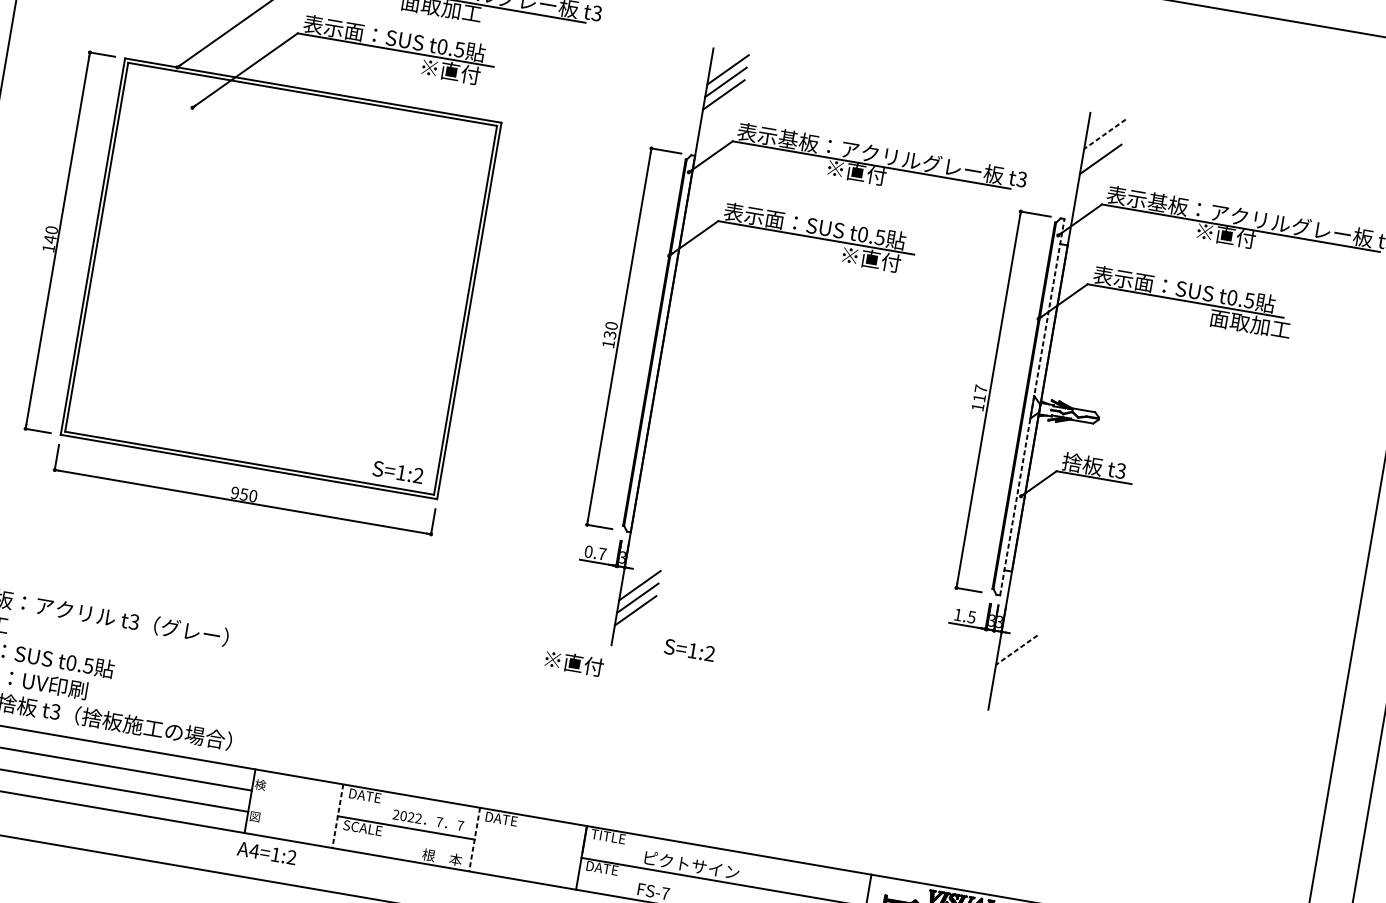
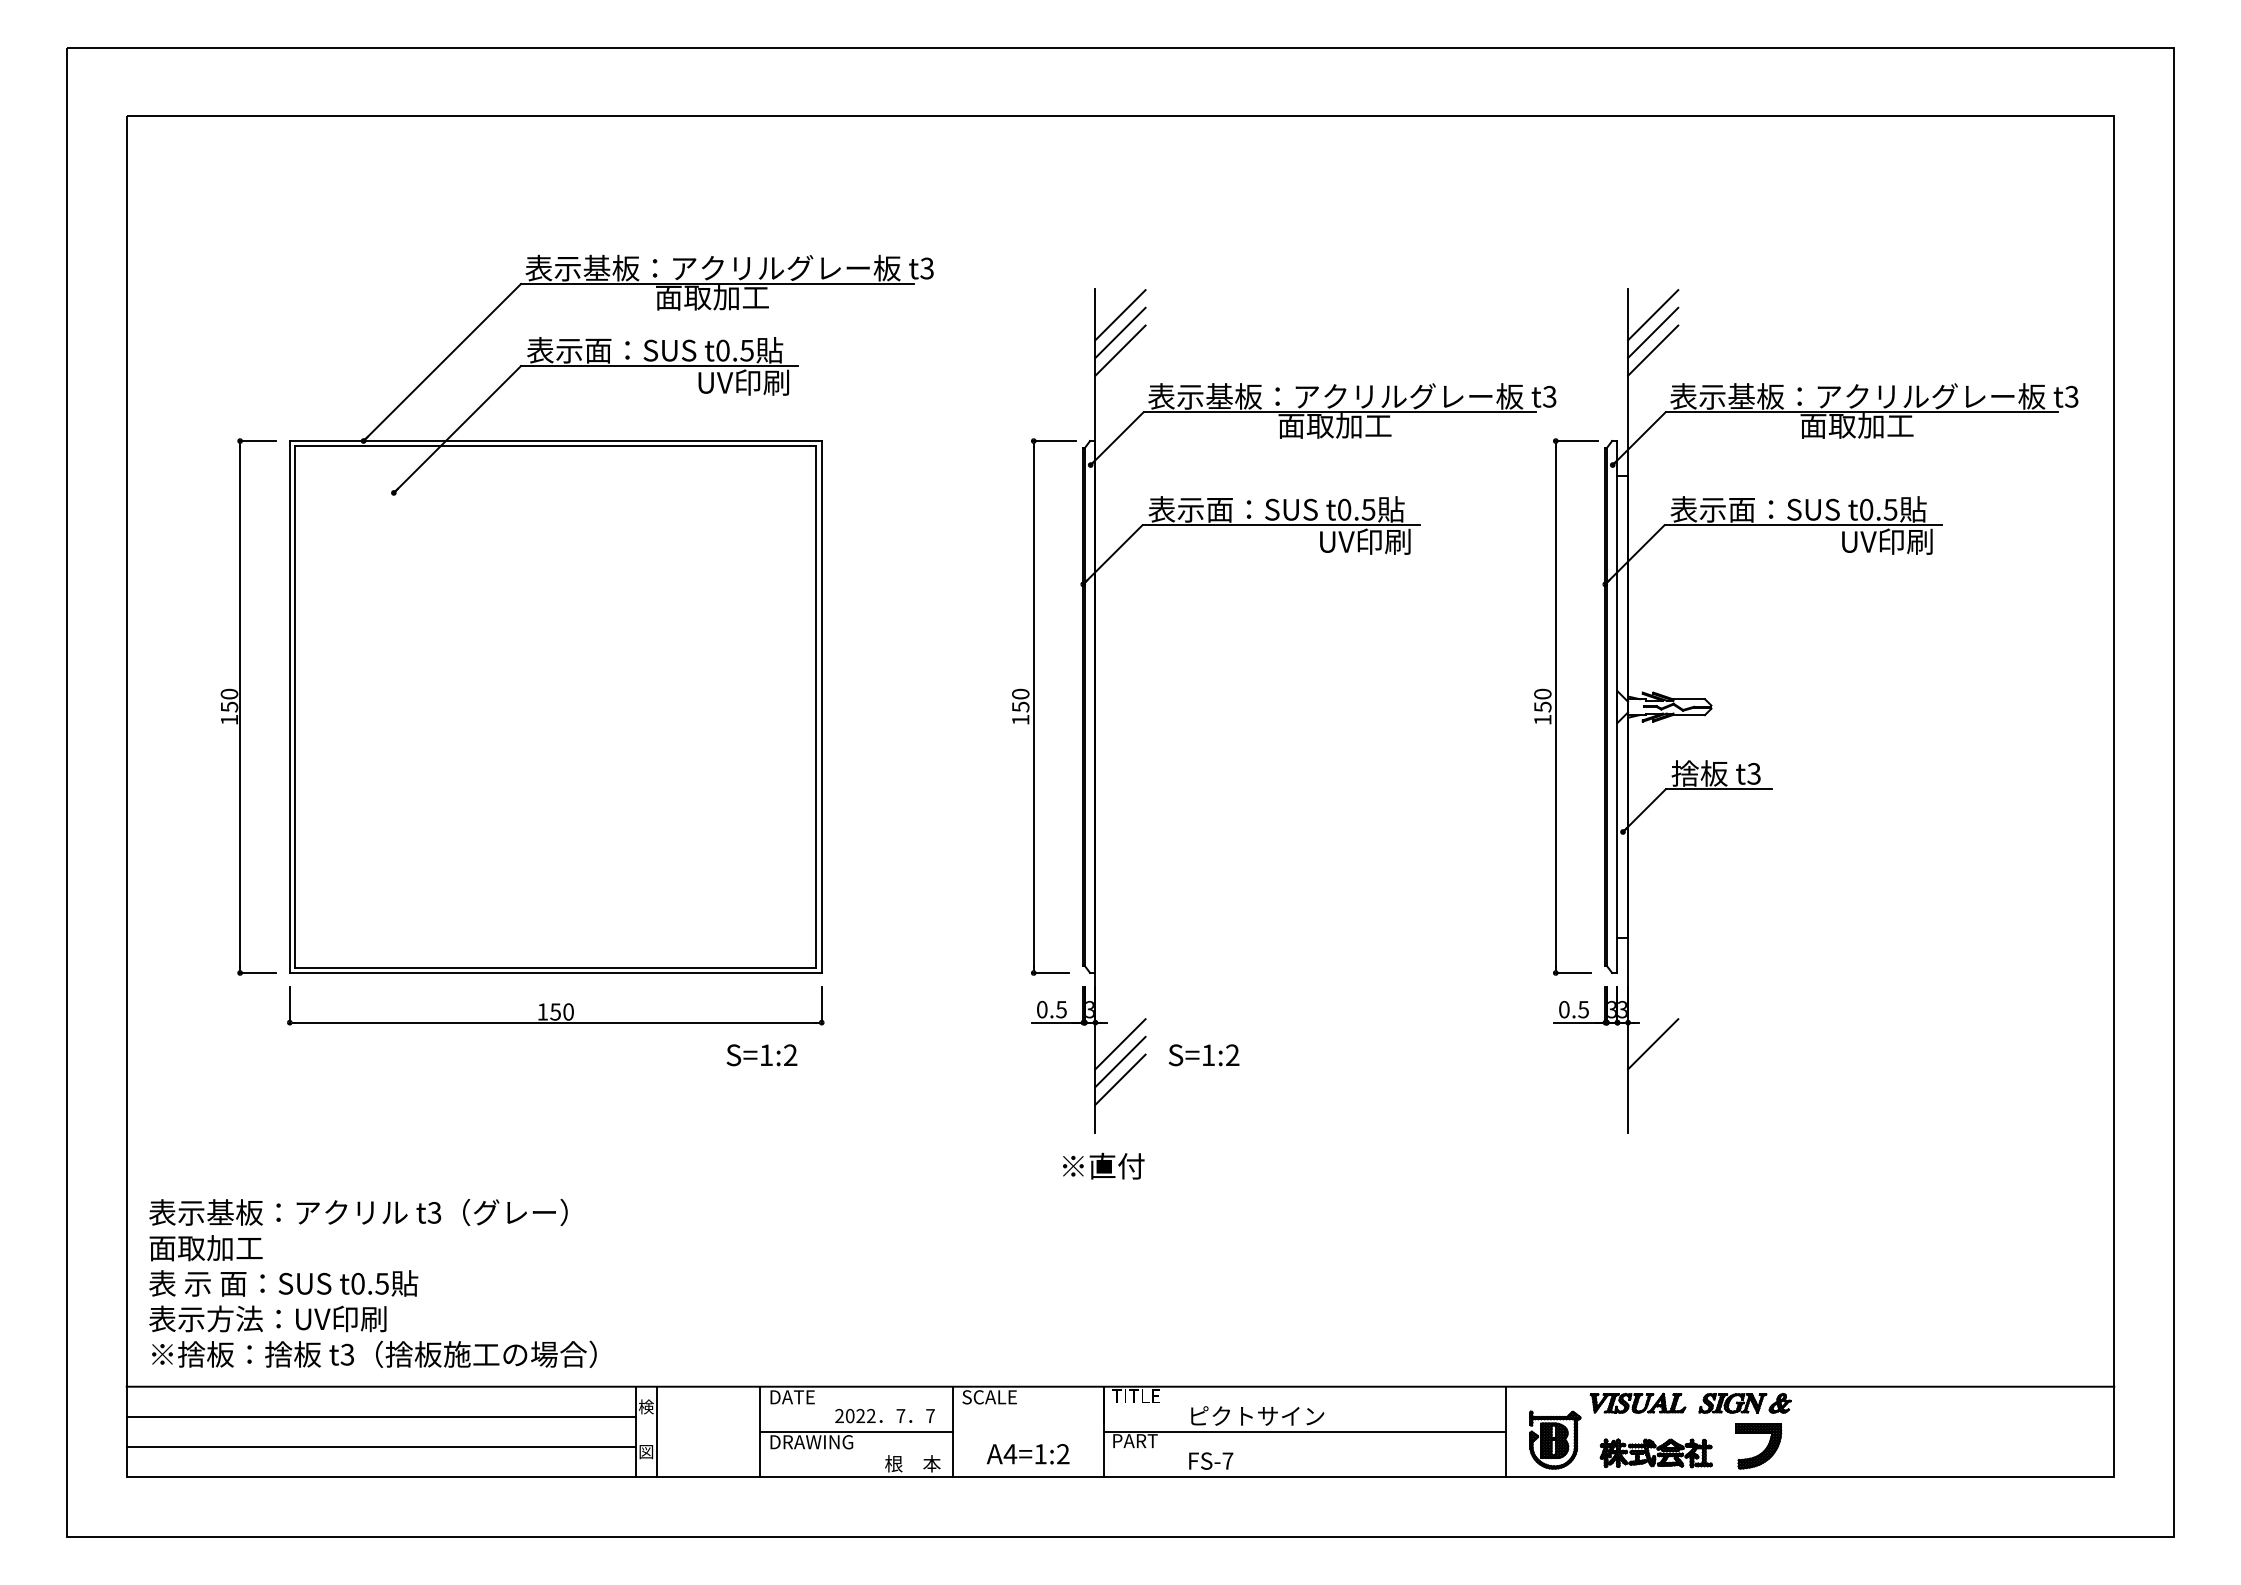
text: (453, 71) -> (743, 382), ※直付 -> UV印刷
line: (1104, 134) -> (1652, 315), dashed -> solid
line: (1103, 146) -> (1653, 332), added
text: (866, 173) -> (1334, 425), ※直付 -> 面取加工
text: (1235, 236) -> (1856, 425), ※直付 -> 面取加工
text: (50, 238) -> (229, 706), 140 -> 150
text: (874, 259) -> (1365, 541), ※直付 -> UV印刷
text: (1250, 323) -> (1897, 541), 面取加工 -> UV印刷
text: (610, 334) -> (1020, 706), 130 -> 150
text: (980, 393) -> (1542, 700), 117 -> 150
line: (1032, 407) -> (1617, 707), dashed -> solid
text: (397, 472) -> (761, 1055), moved
text: (234, 492) -> (542, 1011), 950 -> 150
text: (602, 554) -> (1061, 1009), 0.7 -> 0.5
text: (958, 614) -> (1564, 1009), 1.5 -> 0.5
text: (689, 650) -> (1203, 1055), moved
line: (1016, 650) -> (1652, 1044), dashed -> solid
text: (574, 662) -> (1103, 1165), moved
line: (264, 803) -> (656, 1431), added
line: (337, 816) -> (759, 1431), dashed -> solid
text: (504, 819) -> (989, 1397), DATE -> SCALE
text: (373, 830) -> (811, 1442), SCALE -> DRAWING
line: (474, 839) -> (953, 1431), dashed -> solid
text: (266, 853) -> (1027, 1454), moved
text: (603, 868) -> (1136, 1441), DATE -> PART

